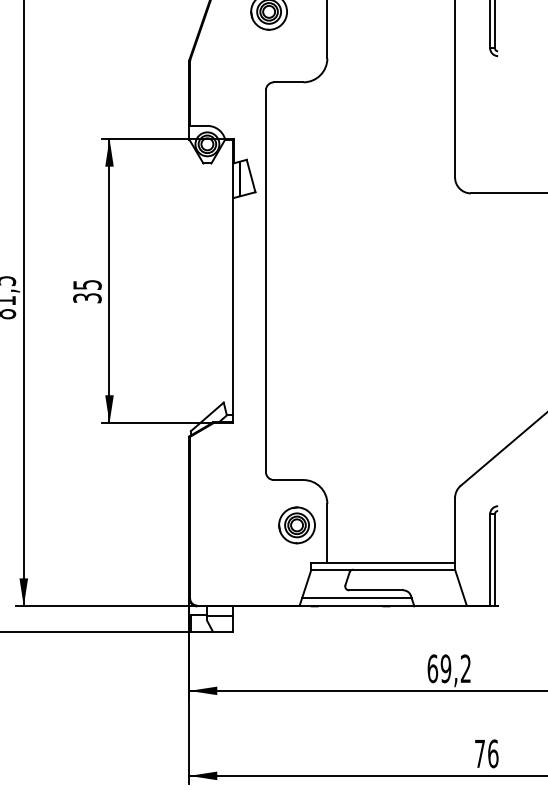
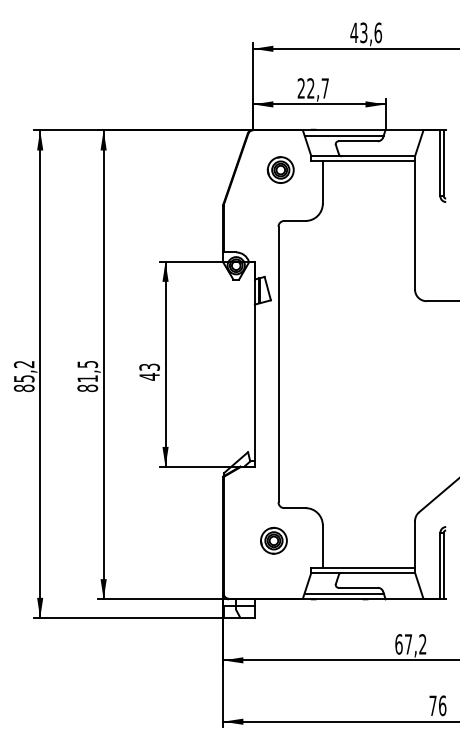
text: (87, 290) -> (149, 371), 35 -> 43
part: (296, 524) -> (273, 540), moved
text: (445, 668) -> (408, 644), 69,2 -> 67,2

